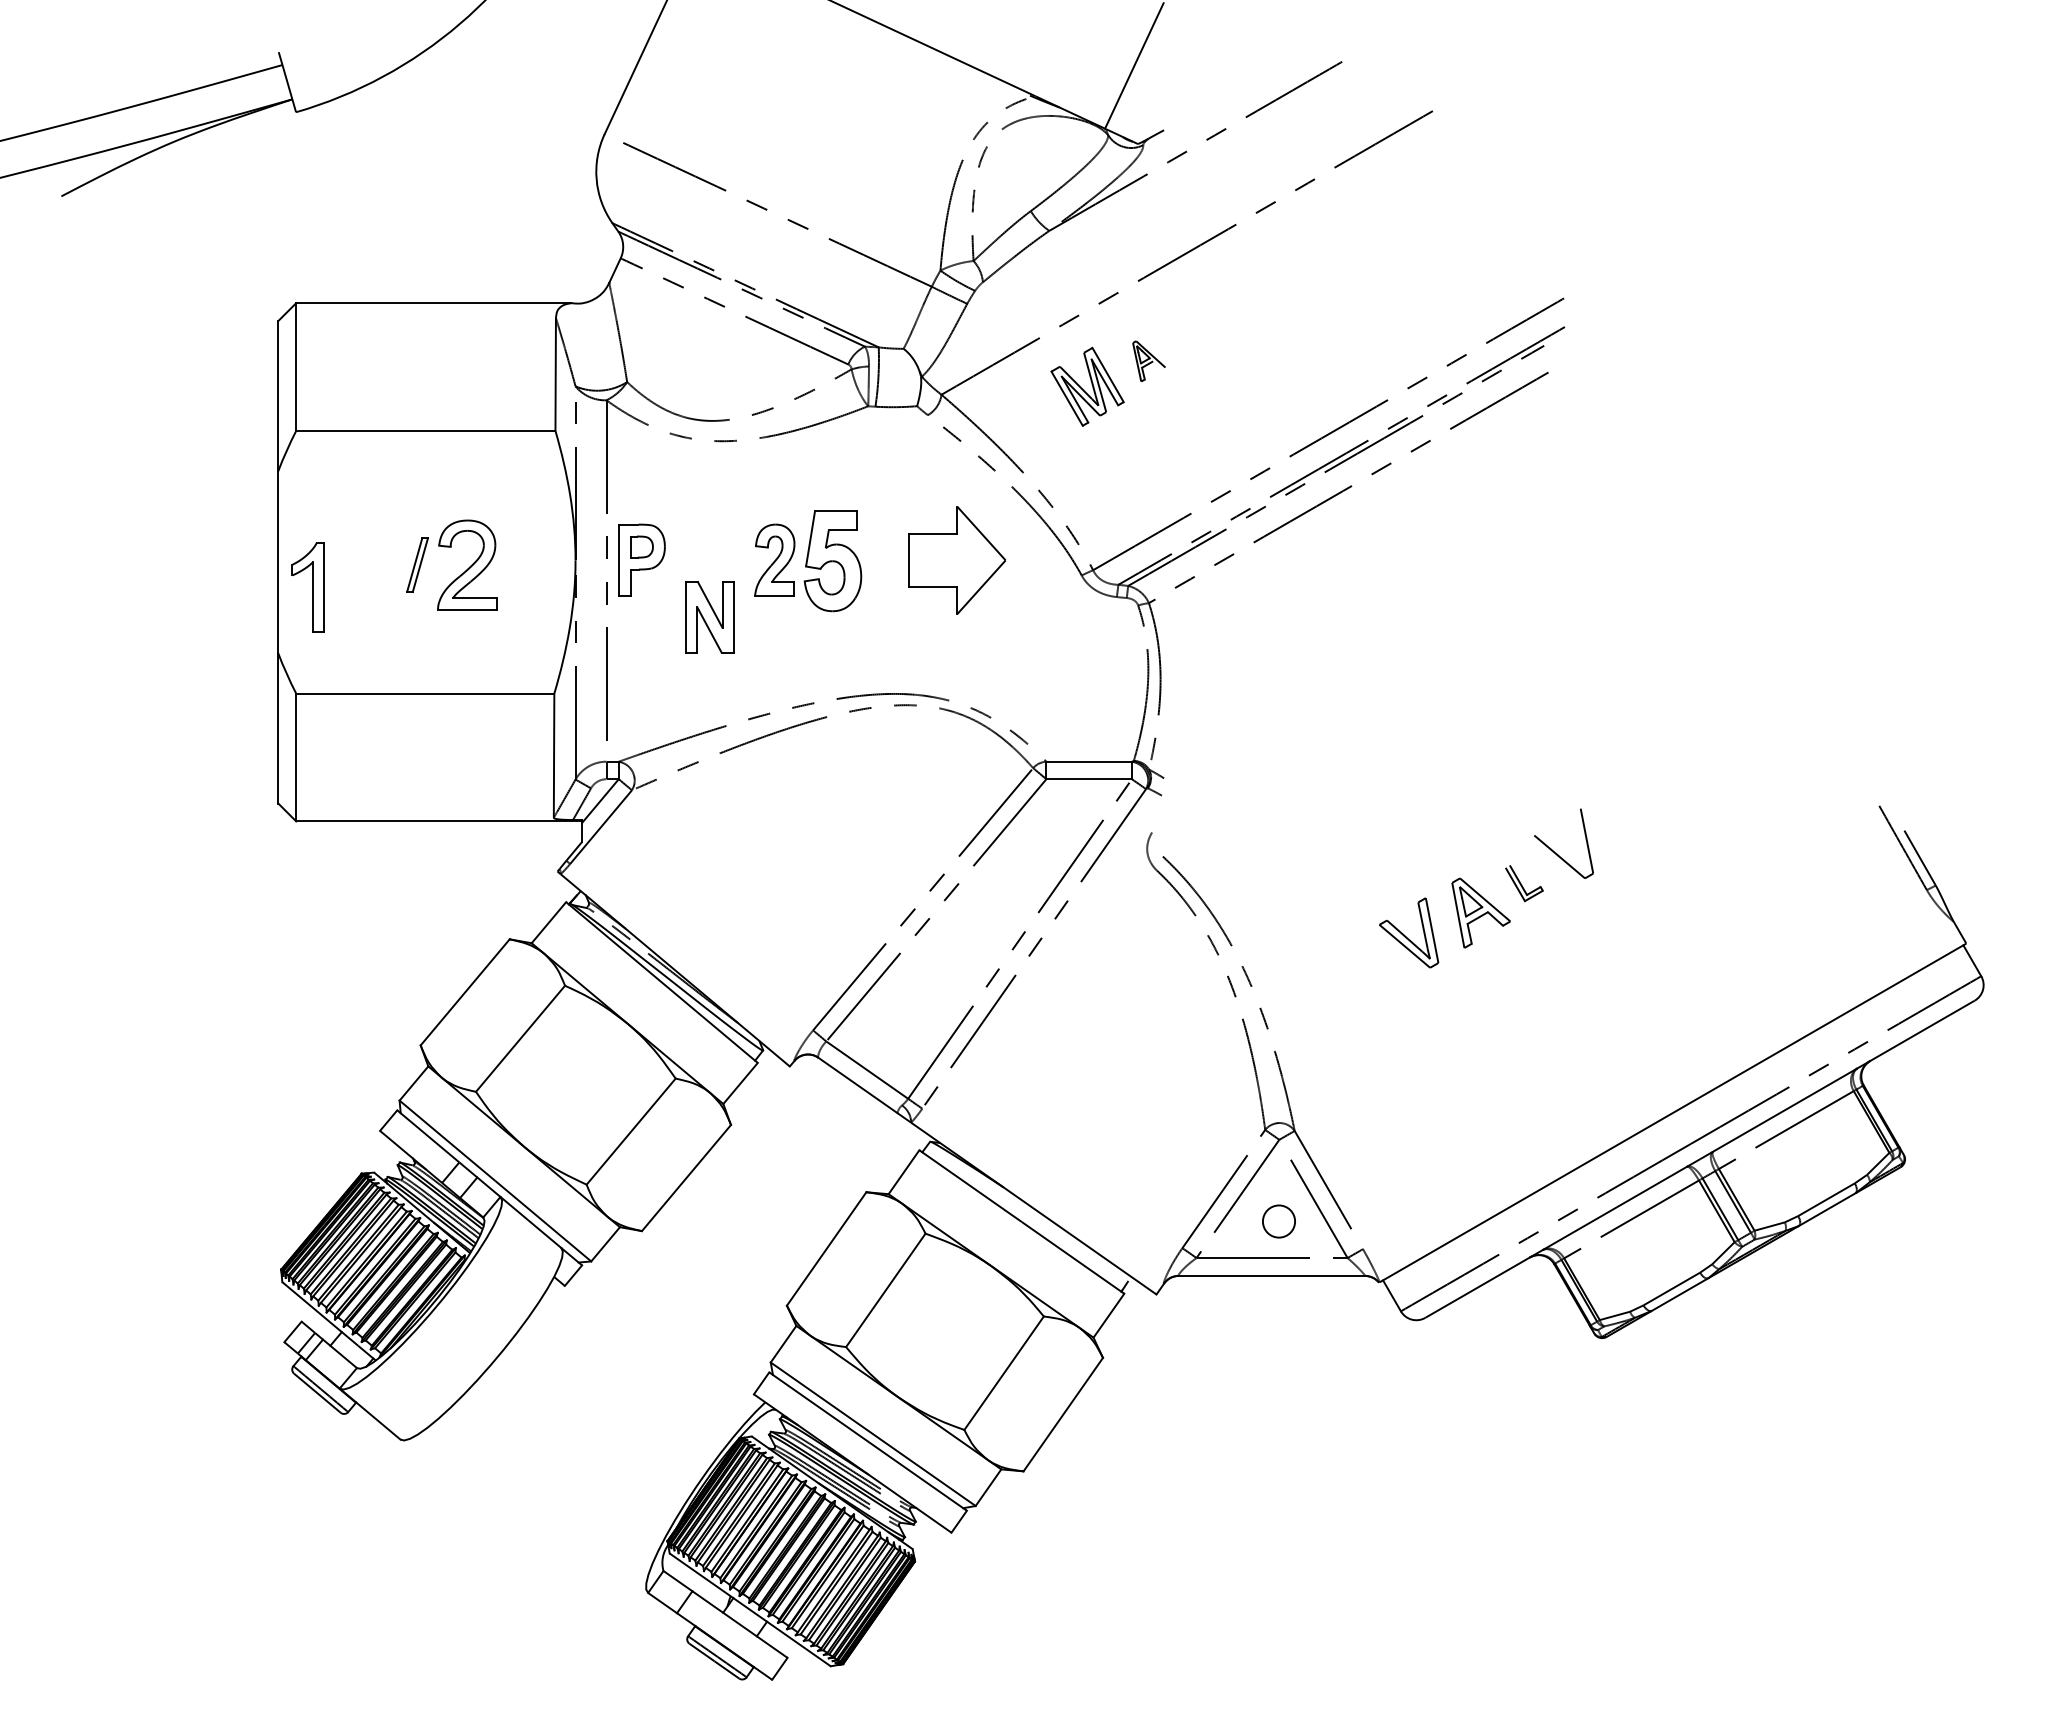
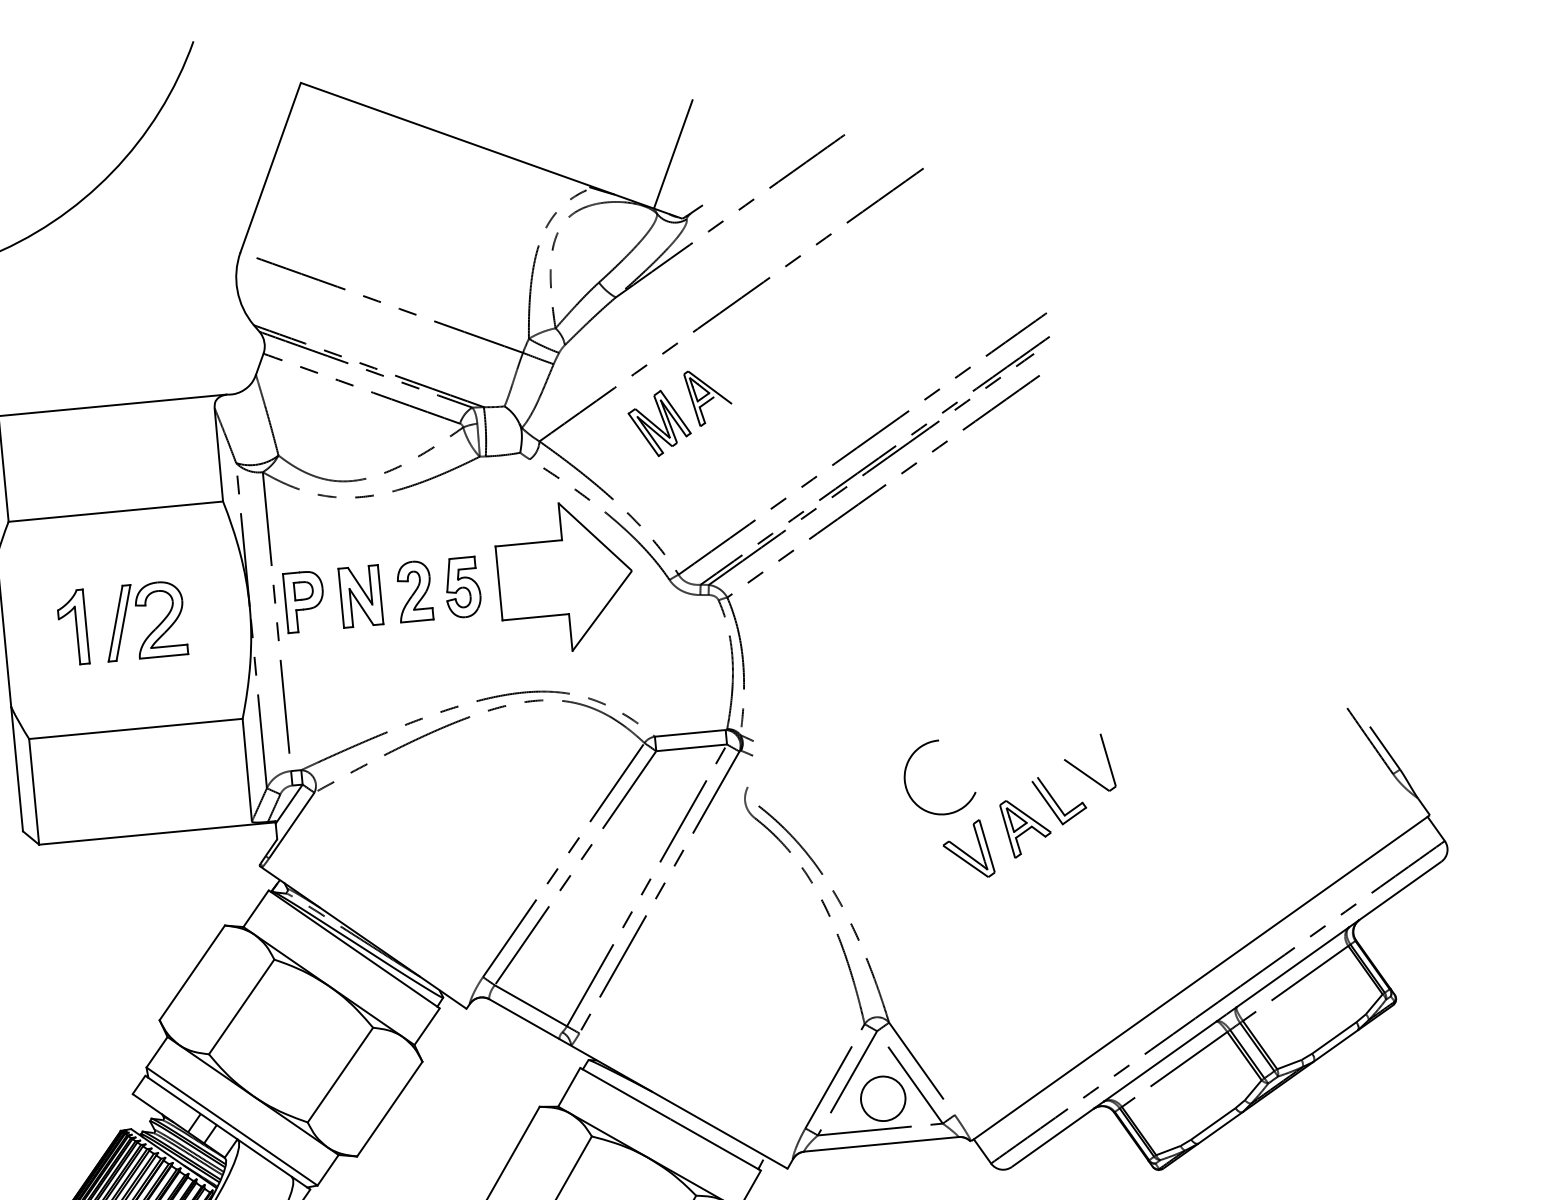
part: (1148, 361) -> (708, 397), size x1.67
part: (957, 560) -> (565, 577), size x1.67
part: (833, 561) -> (463, 587), size x0.71
part: (417, 564) -> (119, 622), size x1.67
part: (307, 587) -> (72, 628), moved
part: (709, 617) -> (360, 596), moved
curve: (1342, 838) -> (905, 777), added
part: (1524, 883) -> (1059, 800), size x1.67
circle: (1278, 1221) -> (882, 1098), size x1.67

